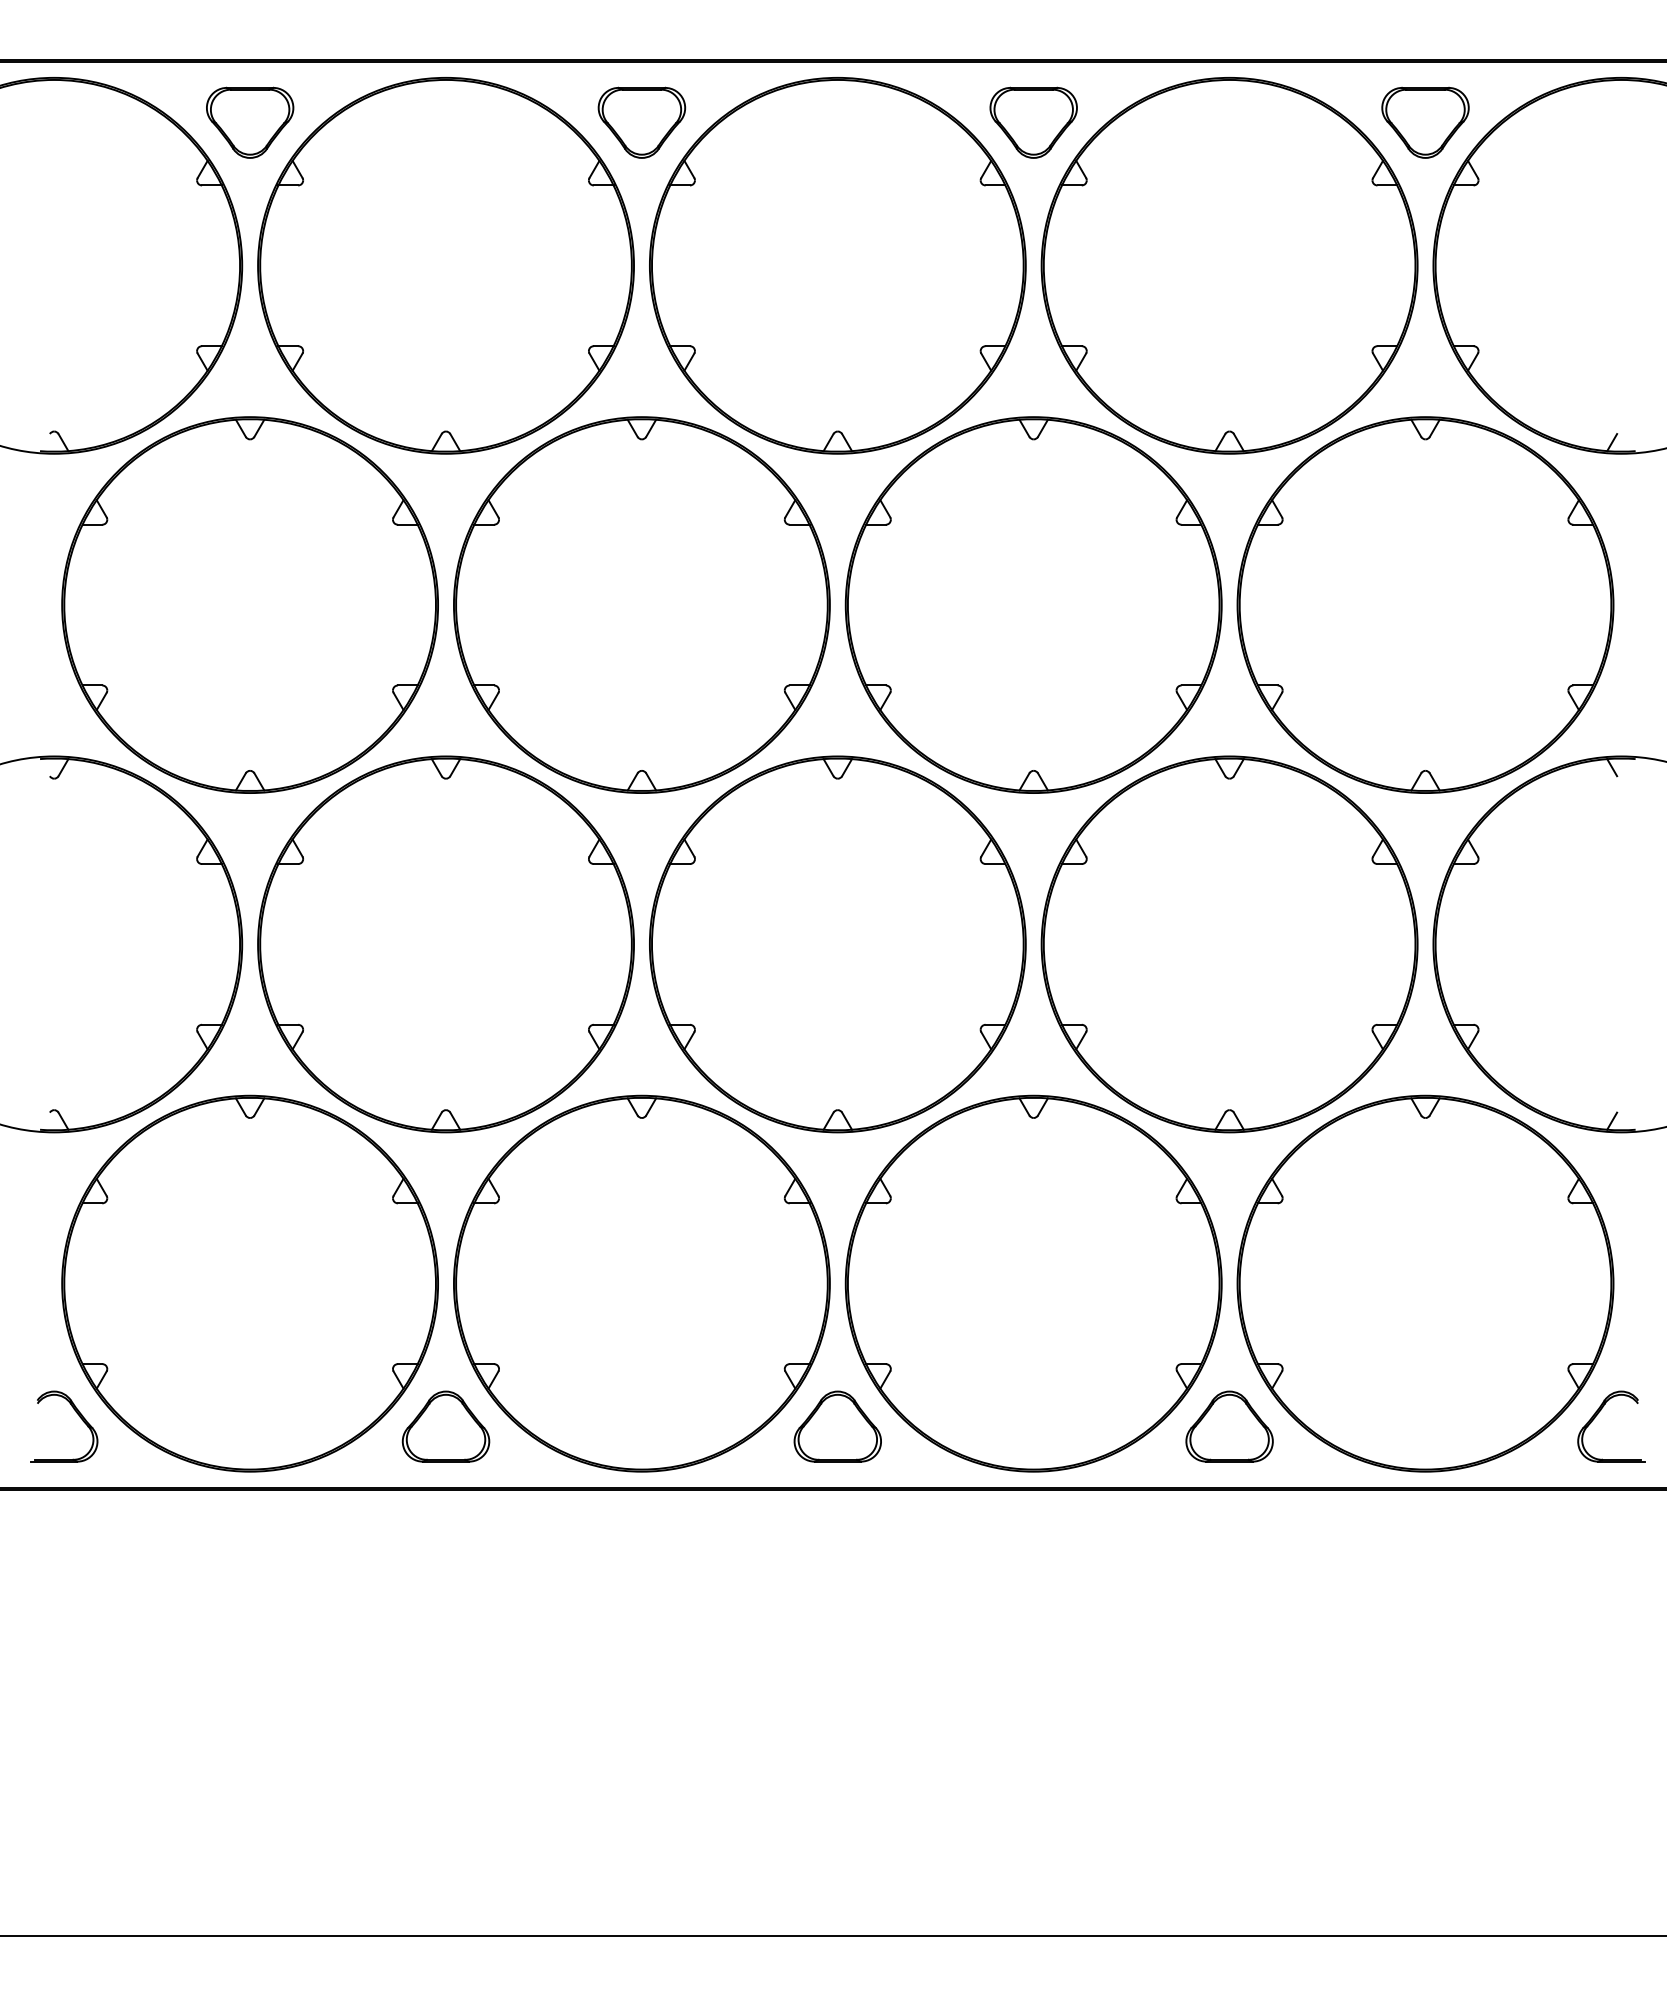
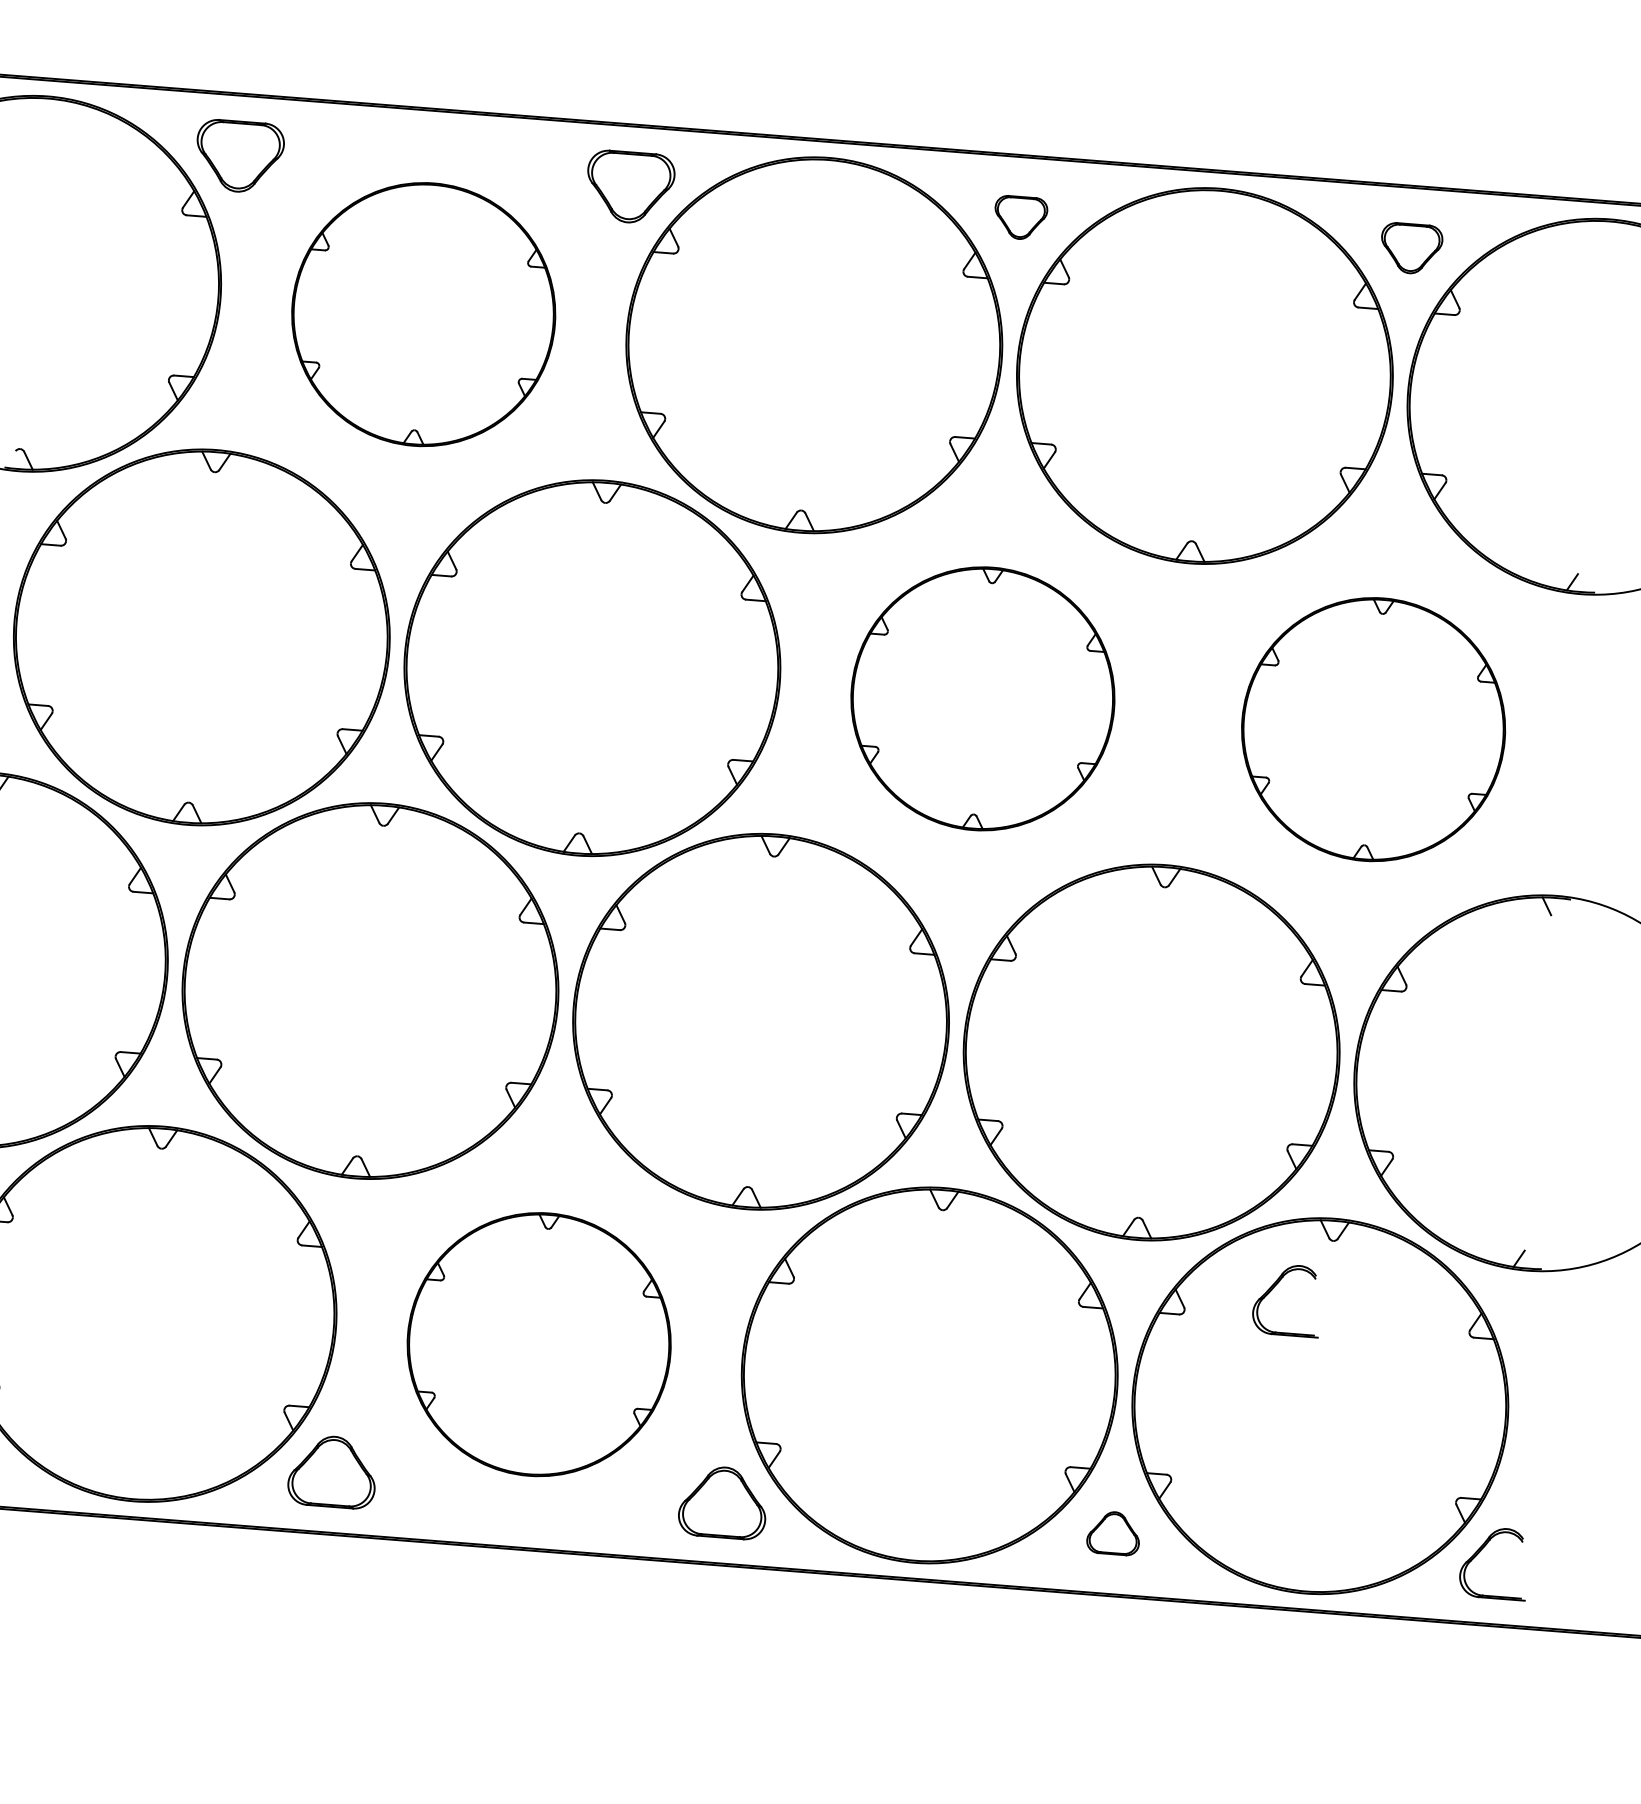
part: (1033, 122) -> (1020, 217), size x0.6
part: (1425, 122) -> (1411, 248), size x0.7
part: (445, 265) -> (423, 314), size x0.7
part: (1033, 604) -> (982, 698), size x0.7
part: (1425, 604) -> (1373, 729), size x0.7
part: (1371, 1168) -> (1275, 1287), added
part: (641, 1283) -> (538, 1344), size x0.7
part: (1229, 1426) -> (1113, 1533), size x0.6

